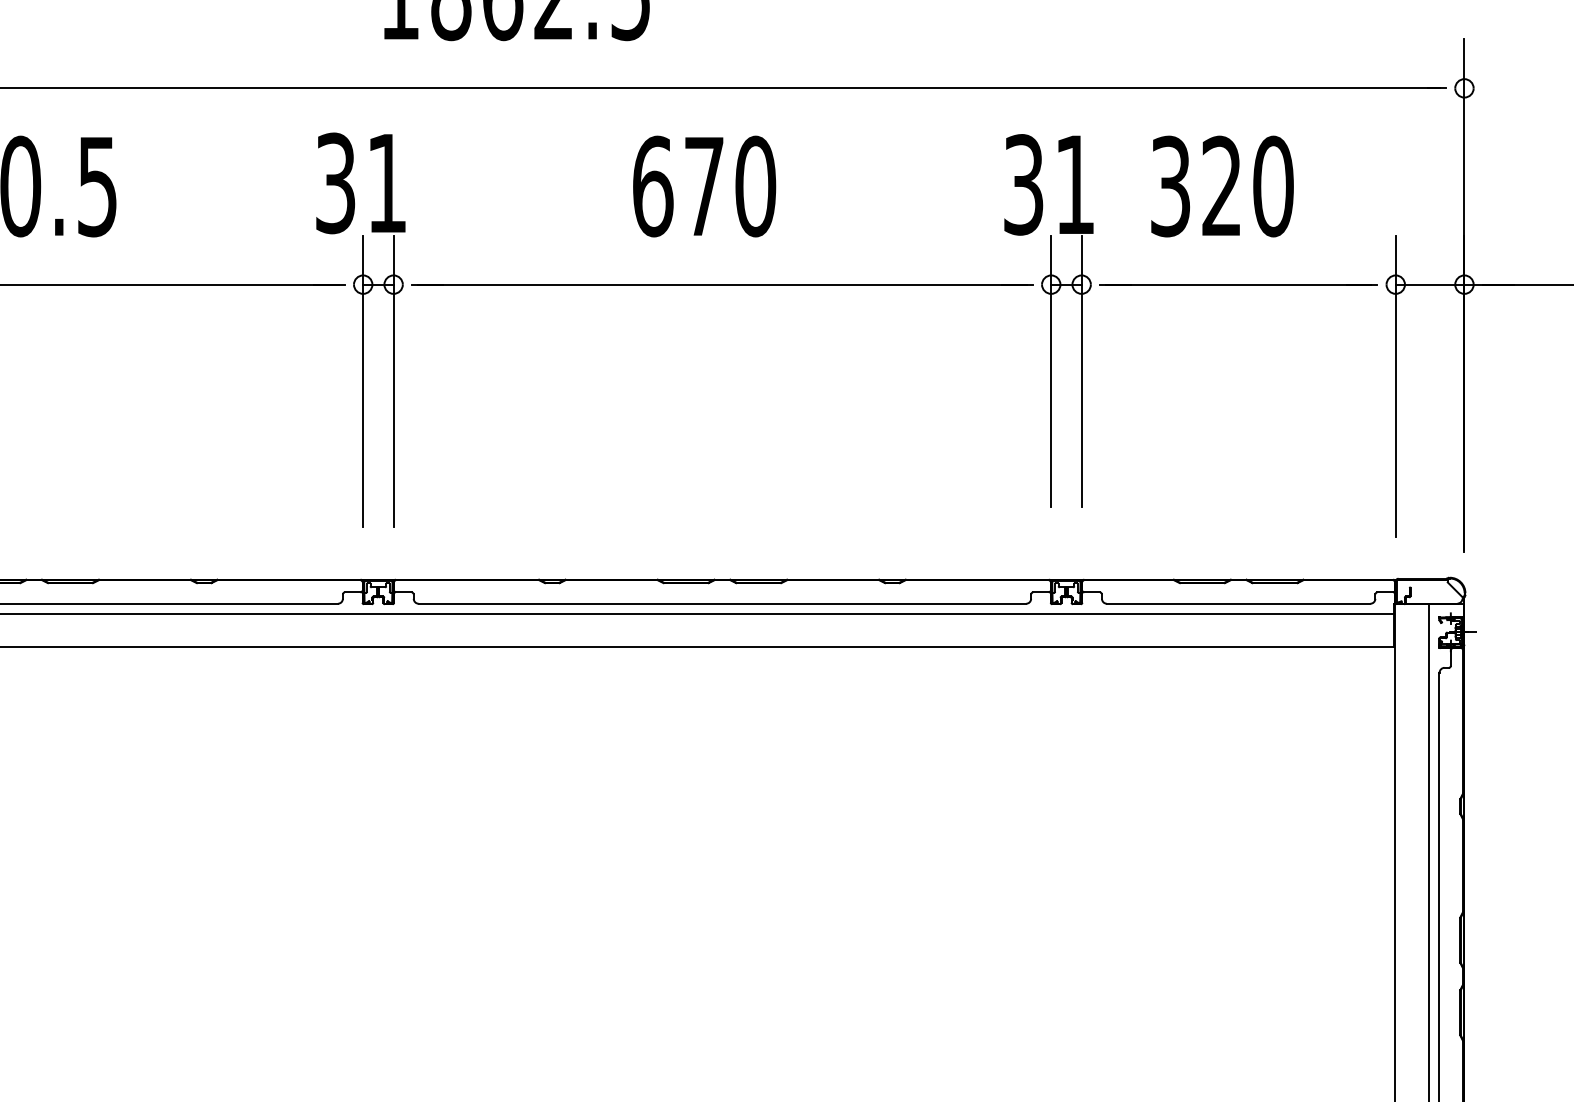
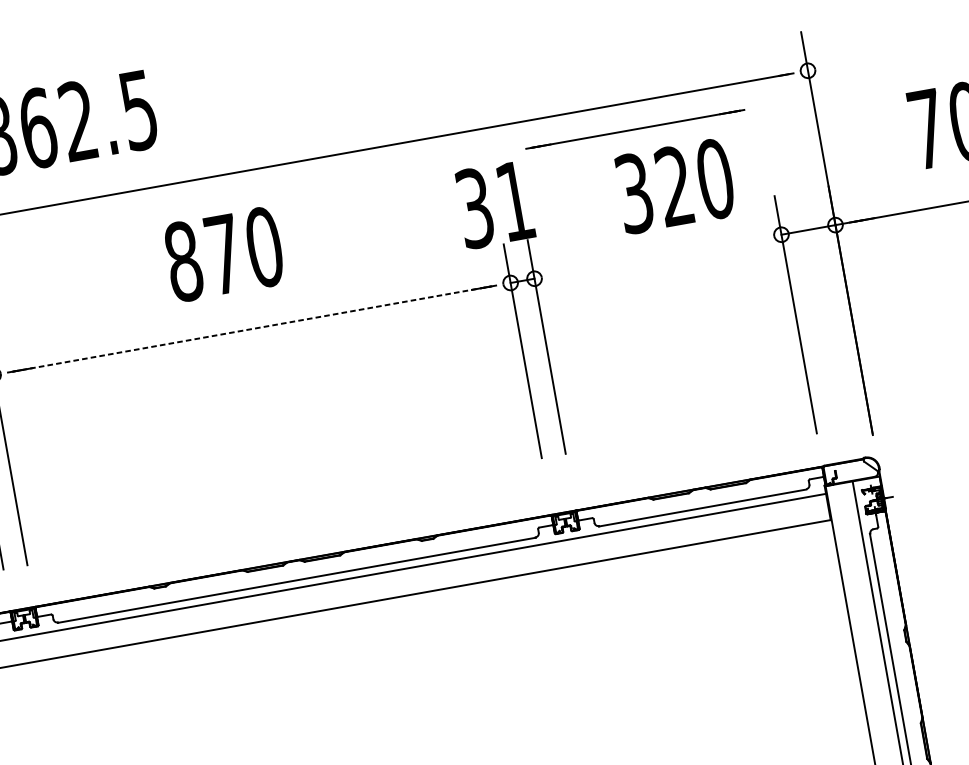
text: (653, 186) -> (184, 261), 670 -> 870
text: (1222, 186) -> (675, 186), moved
line: (722, 284) -> (252, 328), solid -> dashed
line: (1238, 284) -> (635, 129), moved

